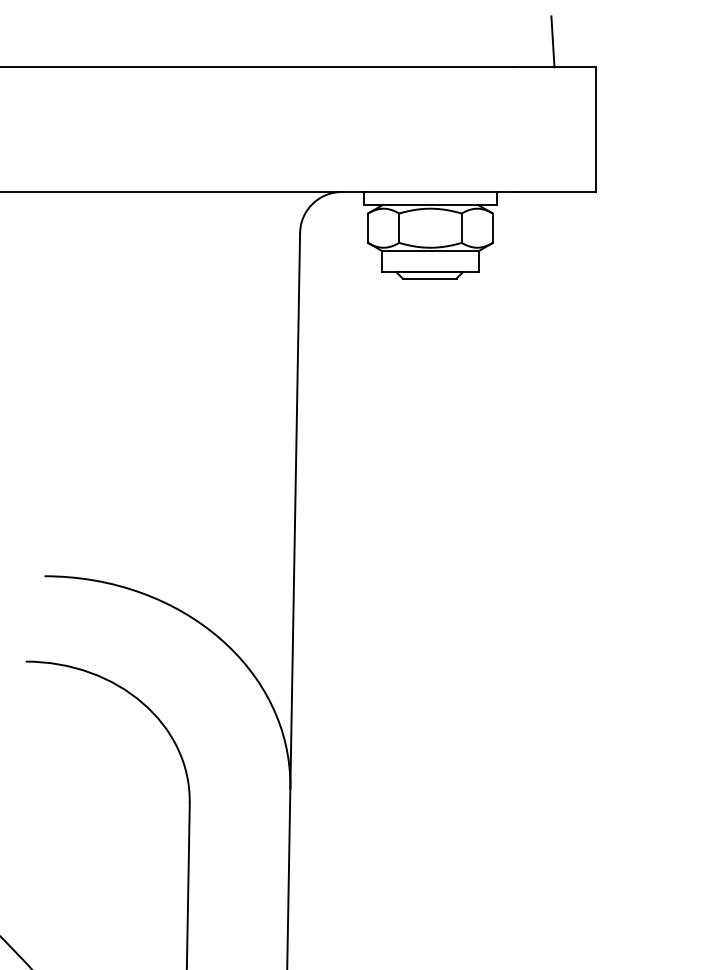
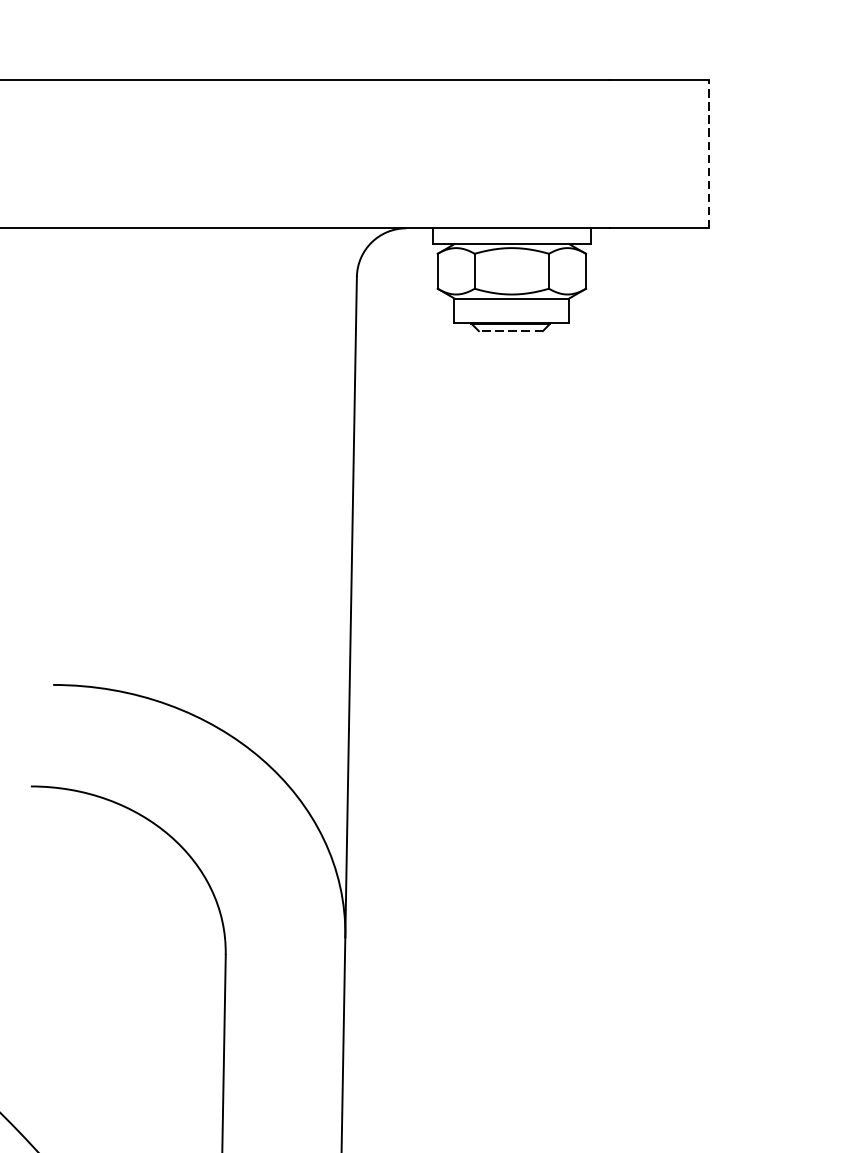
line: (552, 41) -> (656, 49), removed
line: (596, 129) -> (709, 153), solid -> dashed
line: (429, 278) -> (510, 331), solid -> dashed

